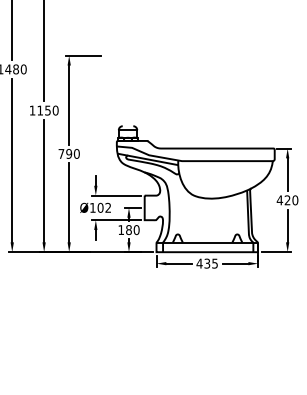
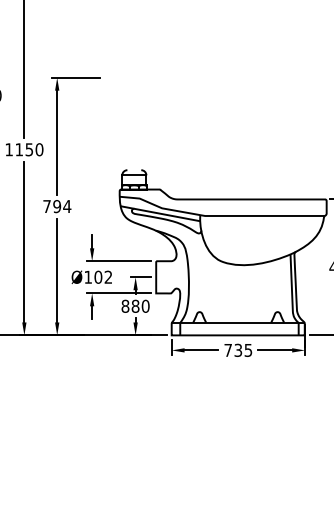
text: (76, 153) -> (66, 205), 790 -> 794
text: (121, 230) -> (125, 306), 180 -> 880
text: (199, 263) -> (228, 350), 435 -> 735

